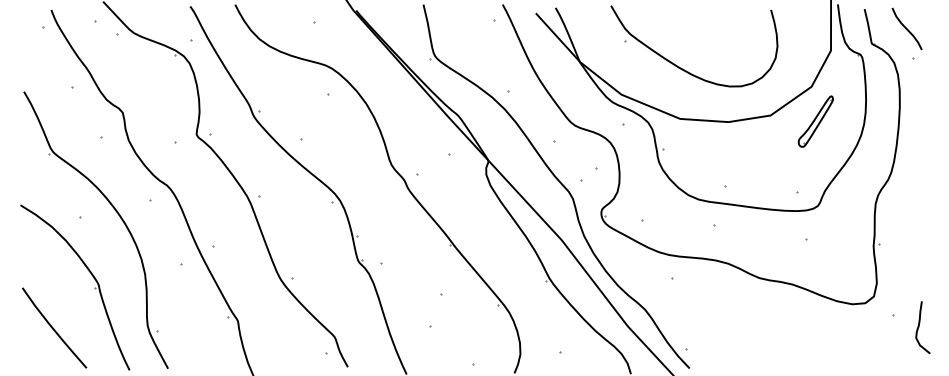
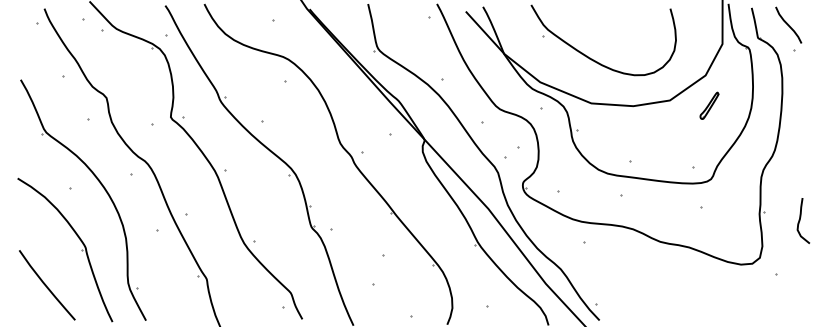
part: (816, 121) -> (709, 105), size x0.6
curve: (919, 327) -> (800, 220), moved

